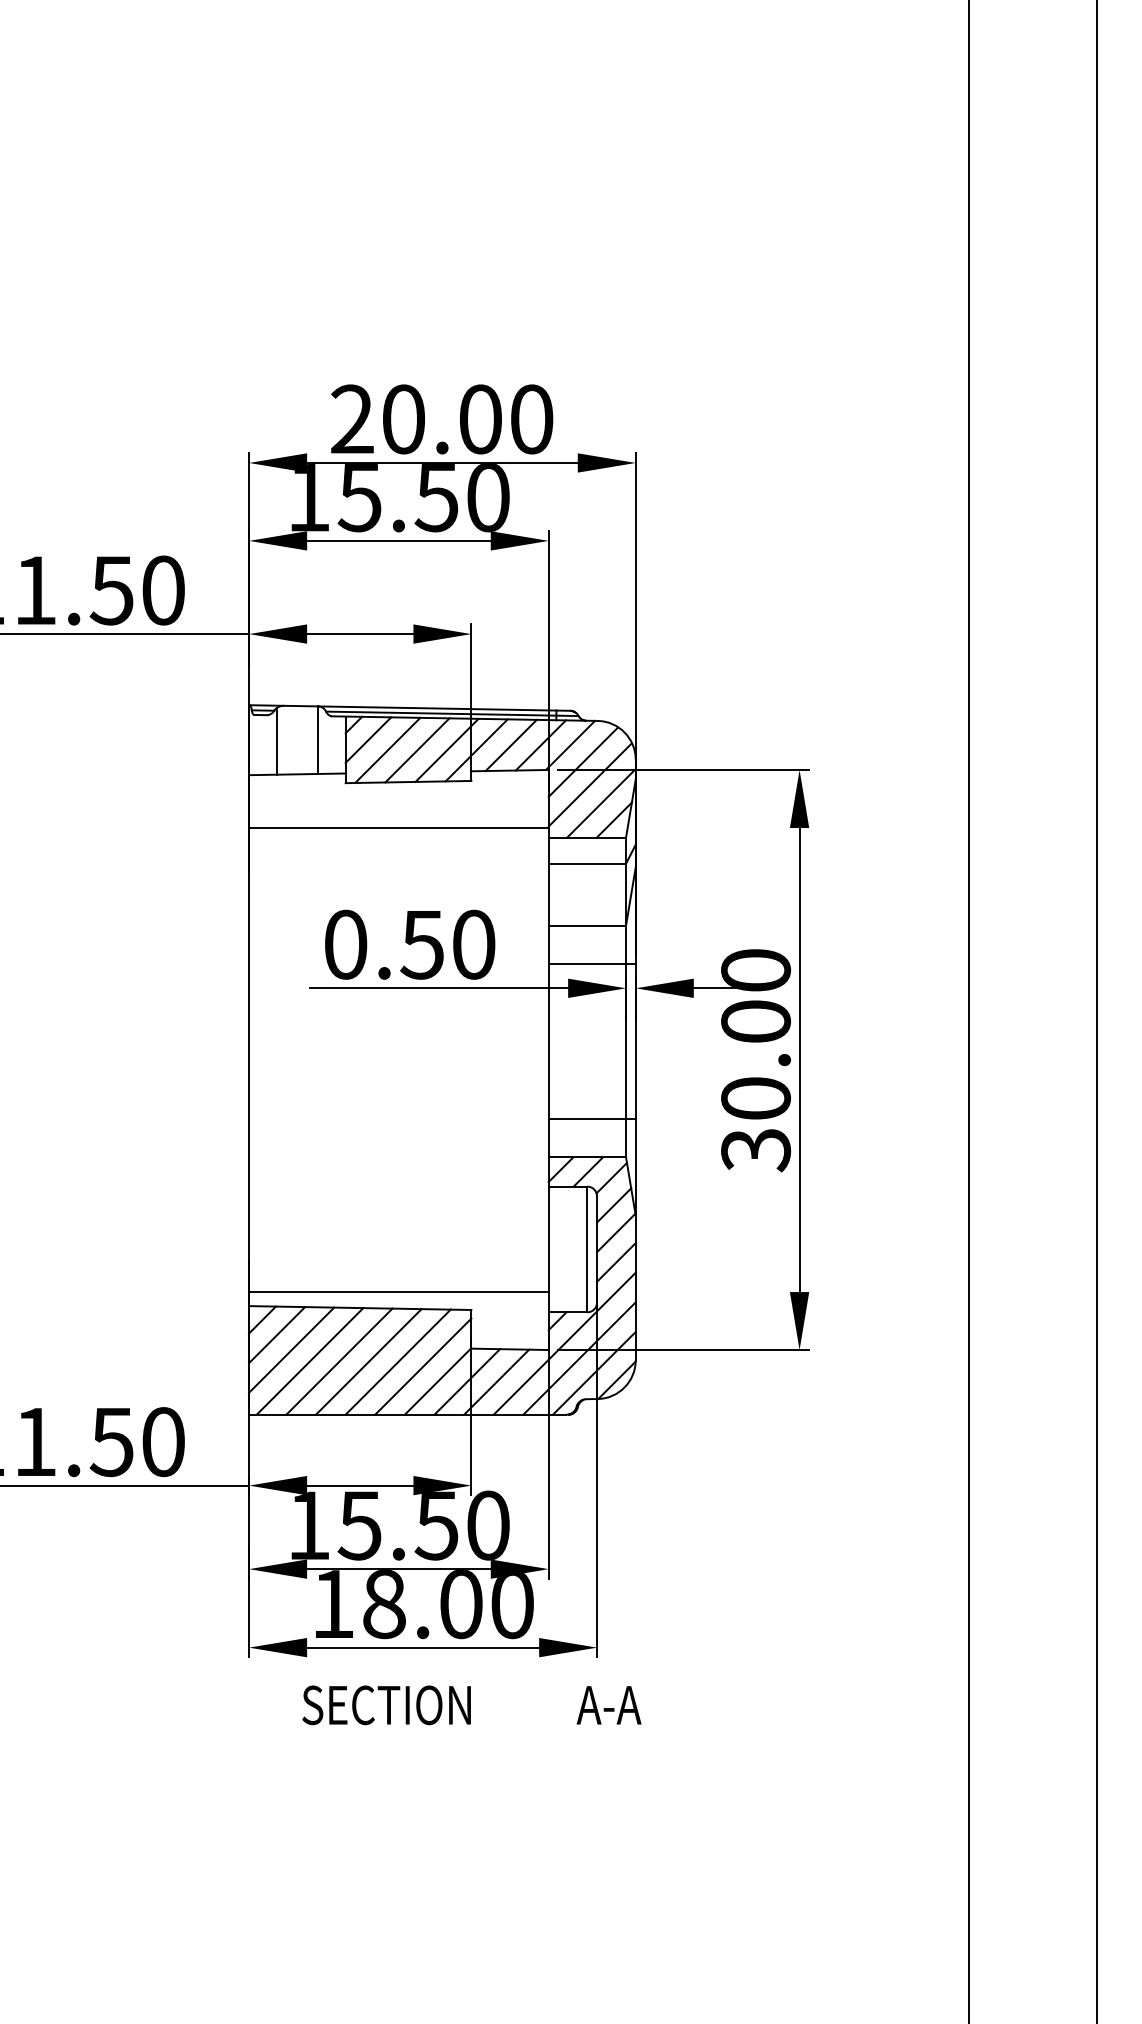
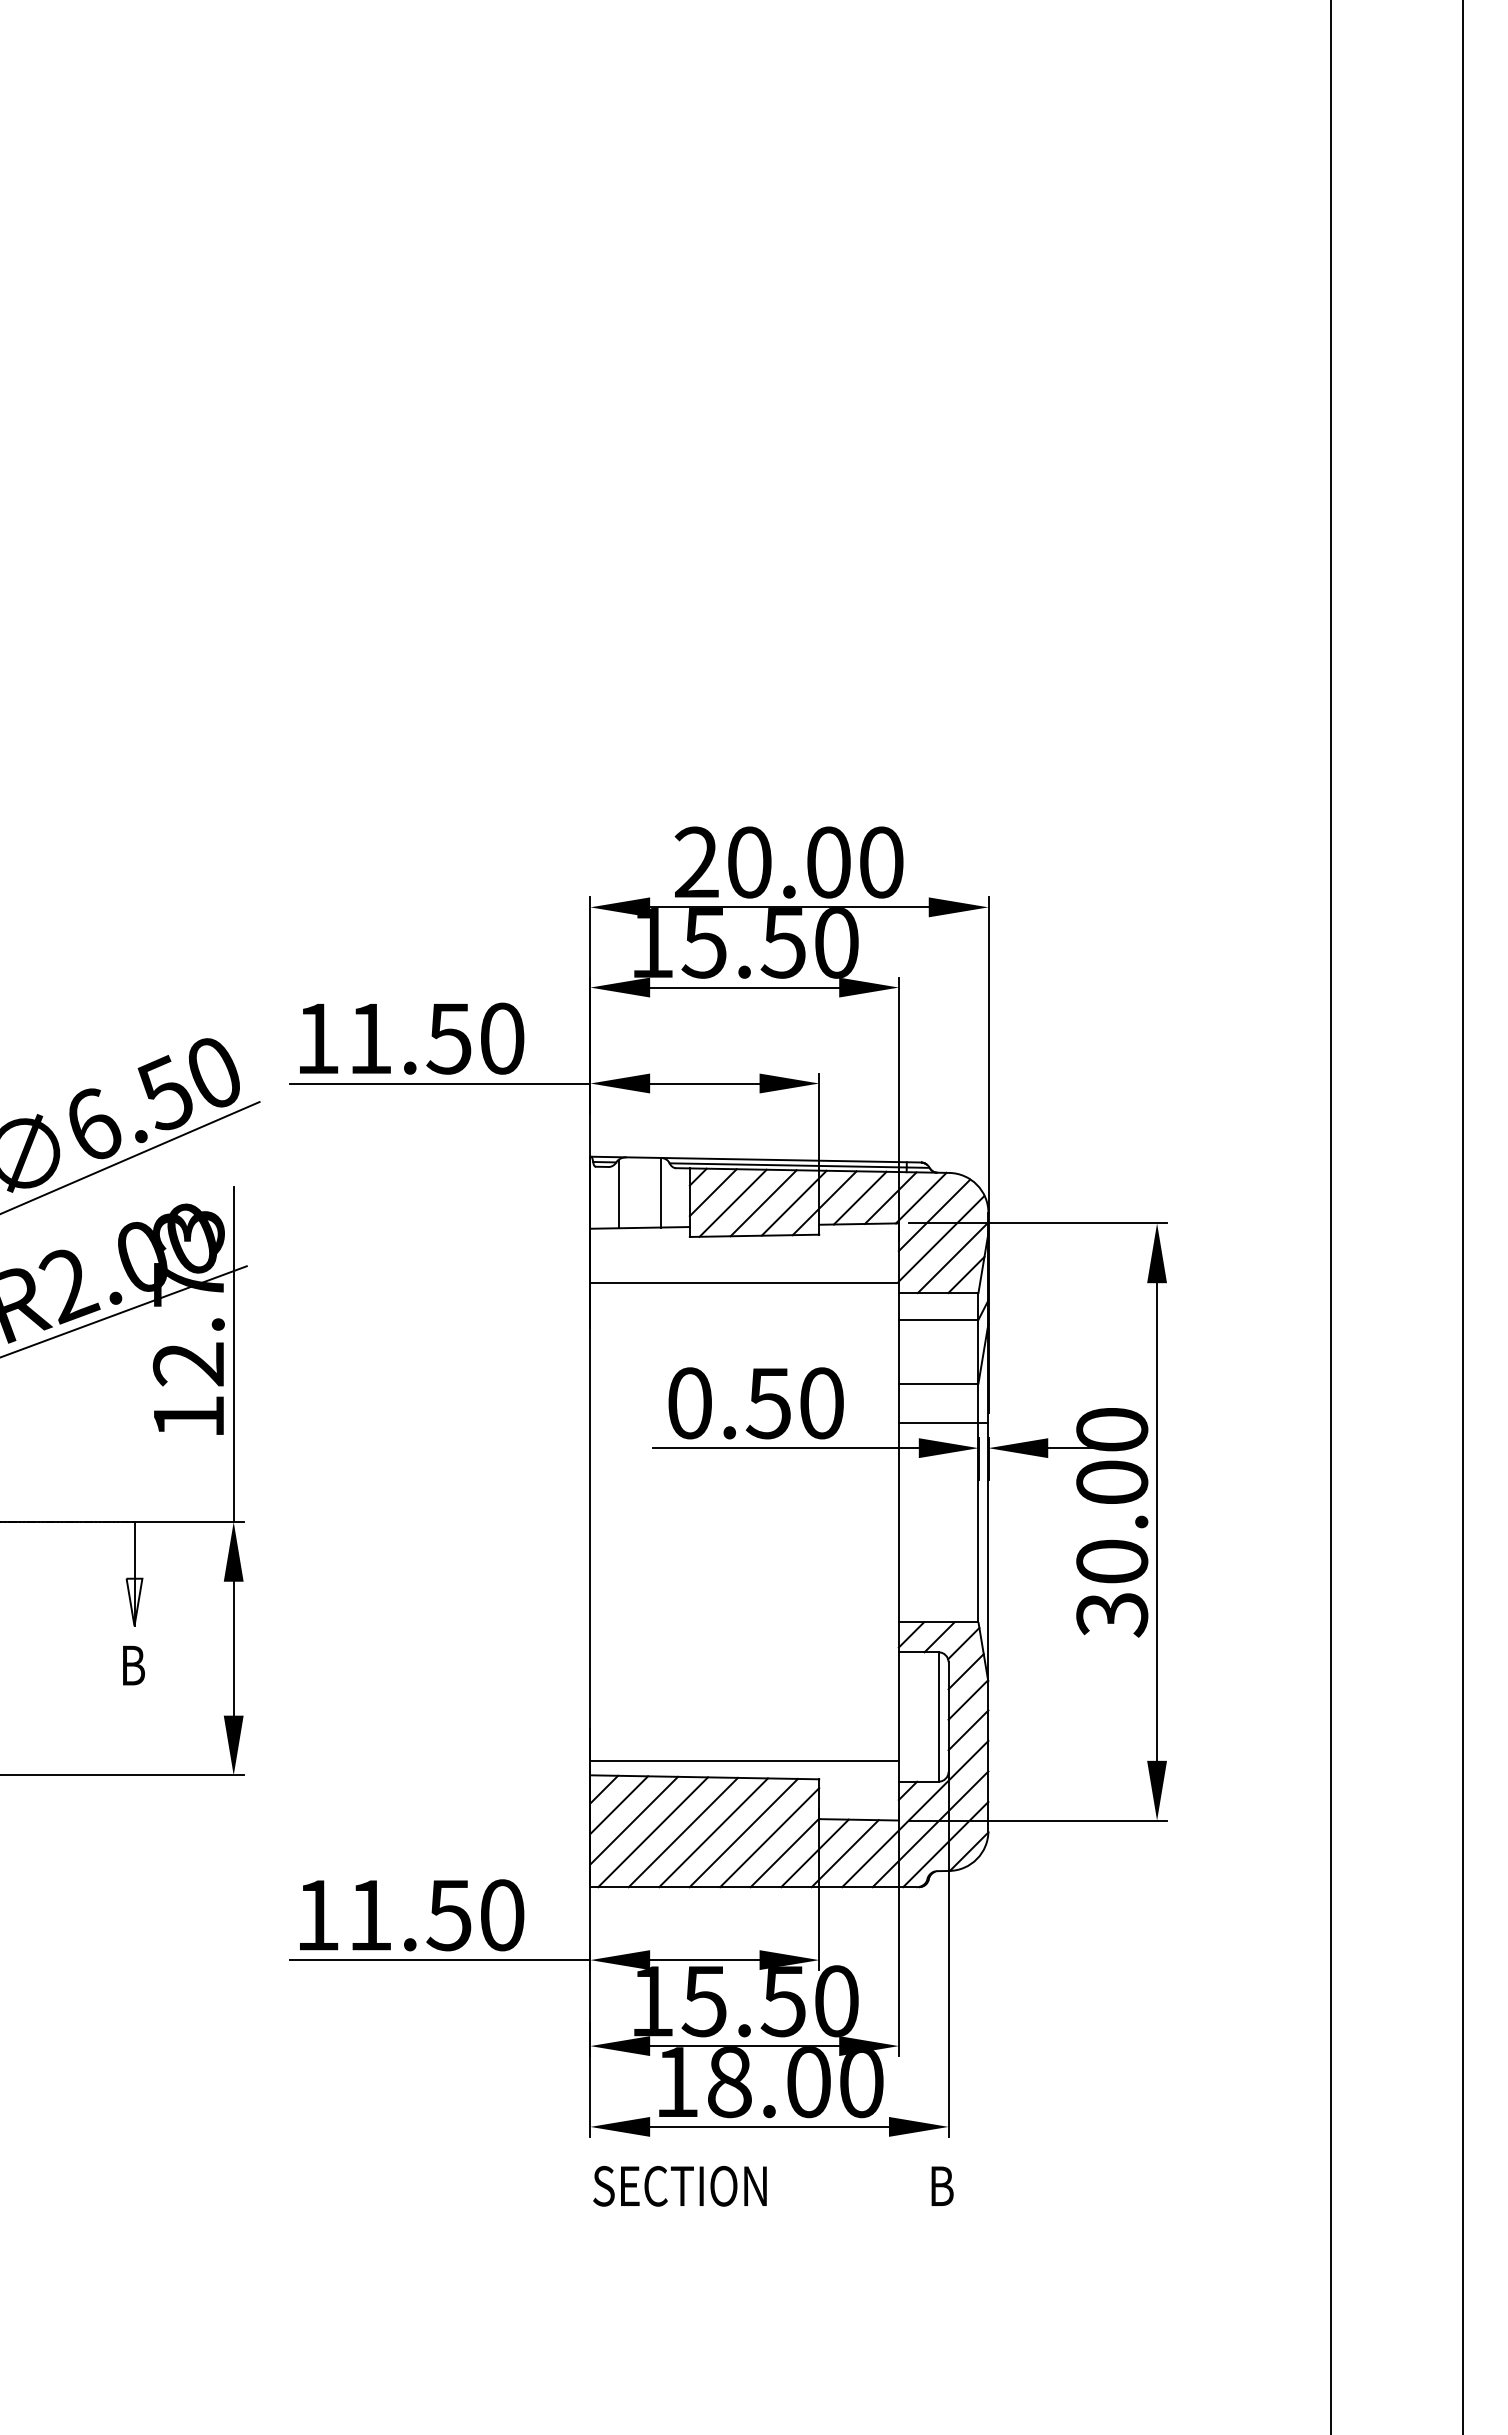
line: (592, 1118) -> (943, 1582), removed
text: (608, 1704) -> (960, 2185), A-A -> B
text: (386, 1705) -> (679, 2186), moved

